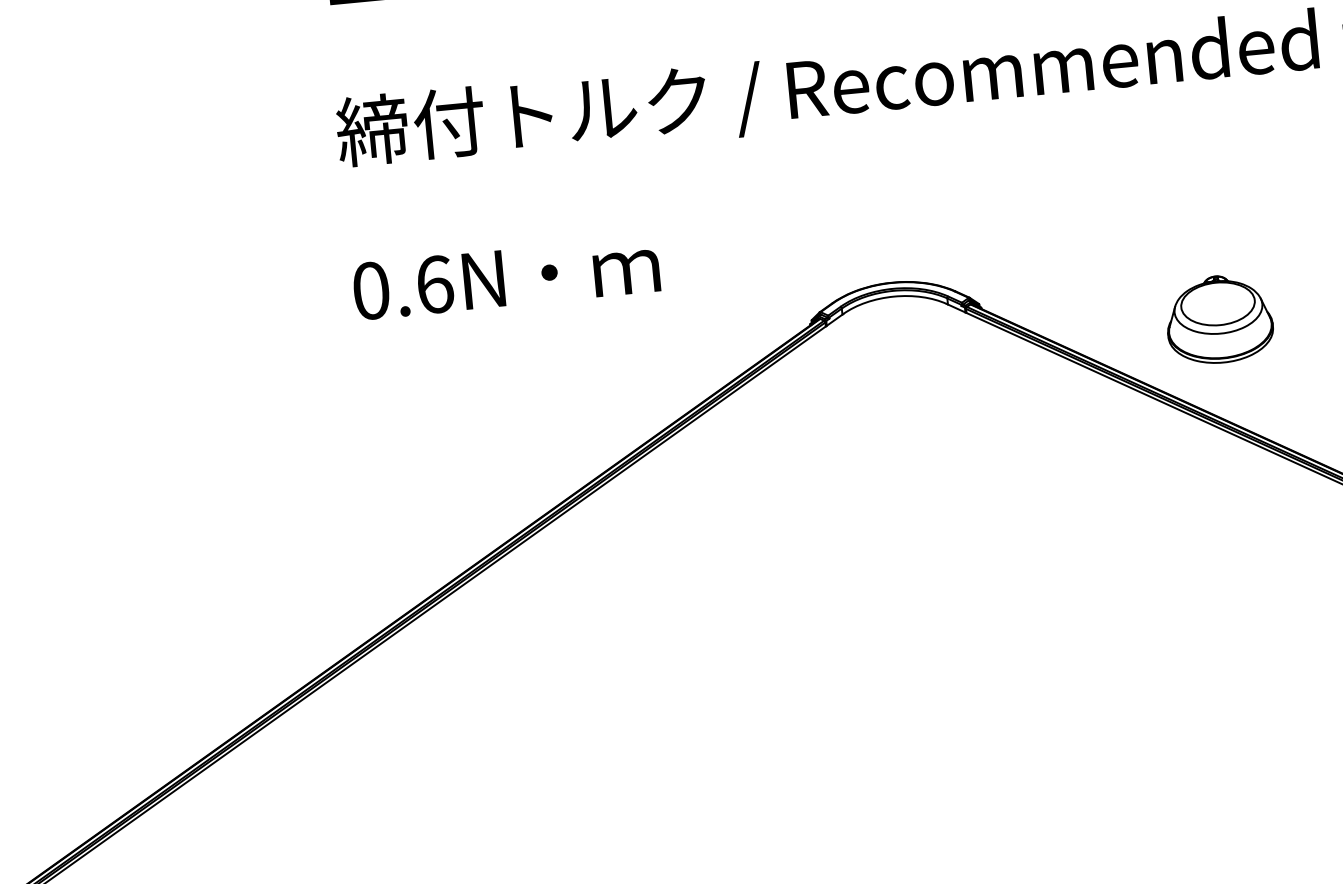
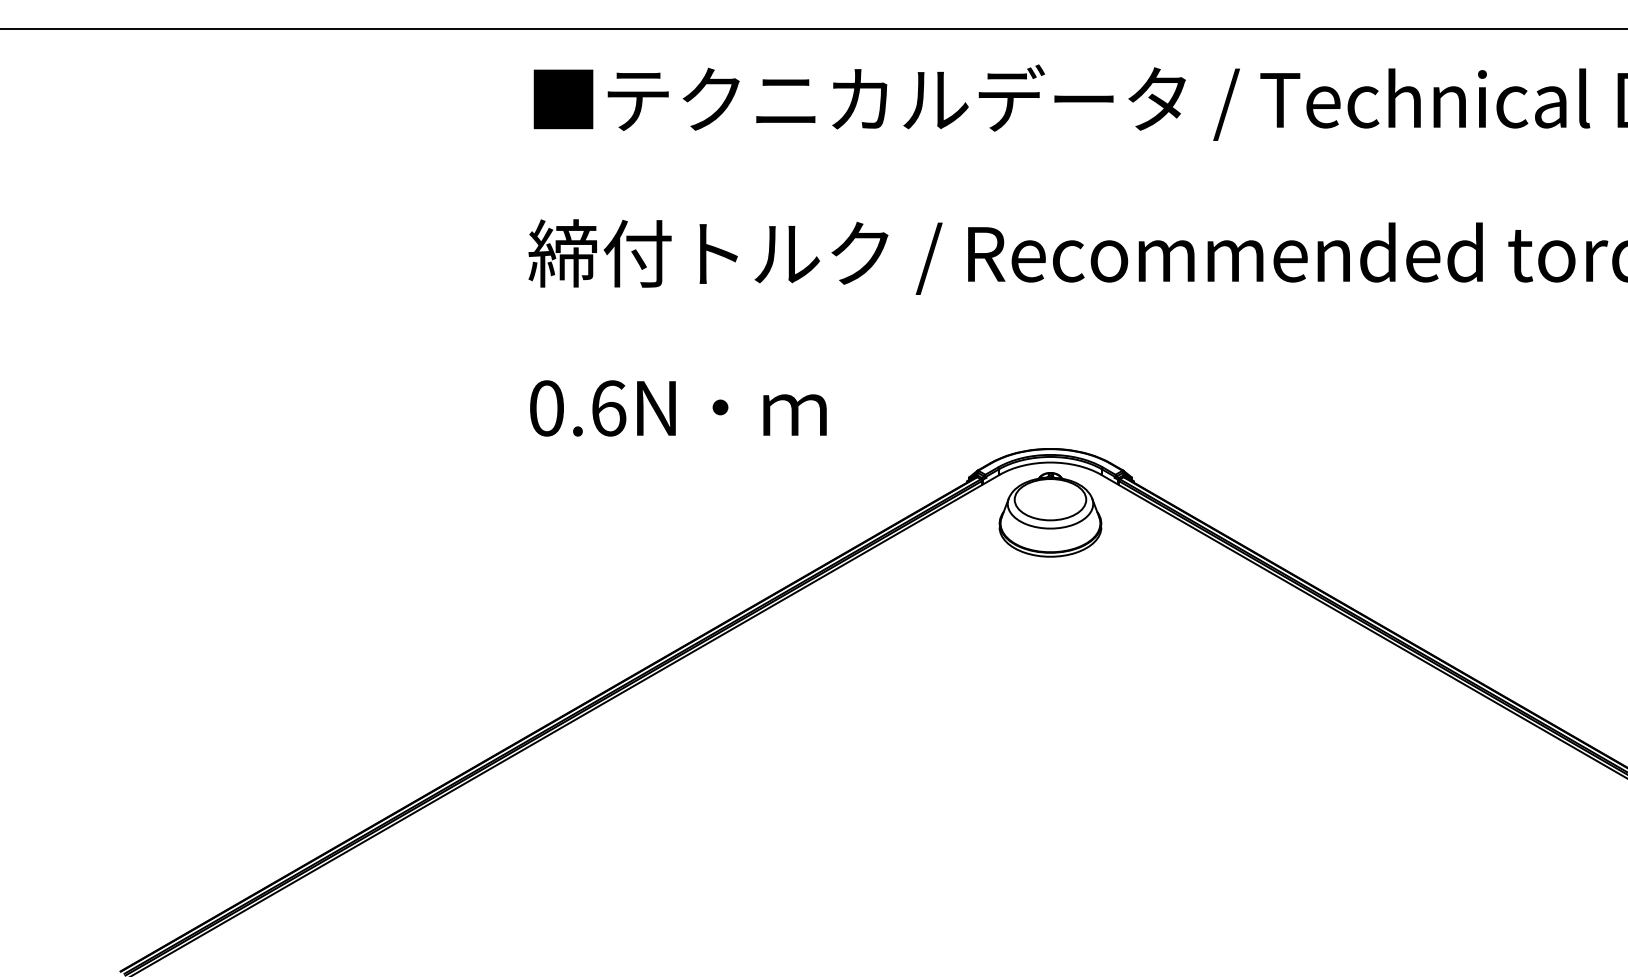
part: (1219, 319) -> (1050, 514), moved

